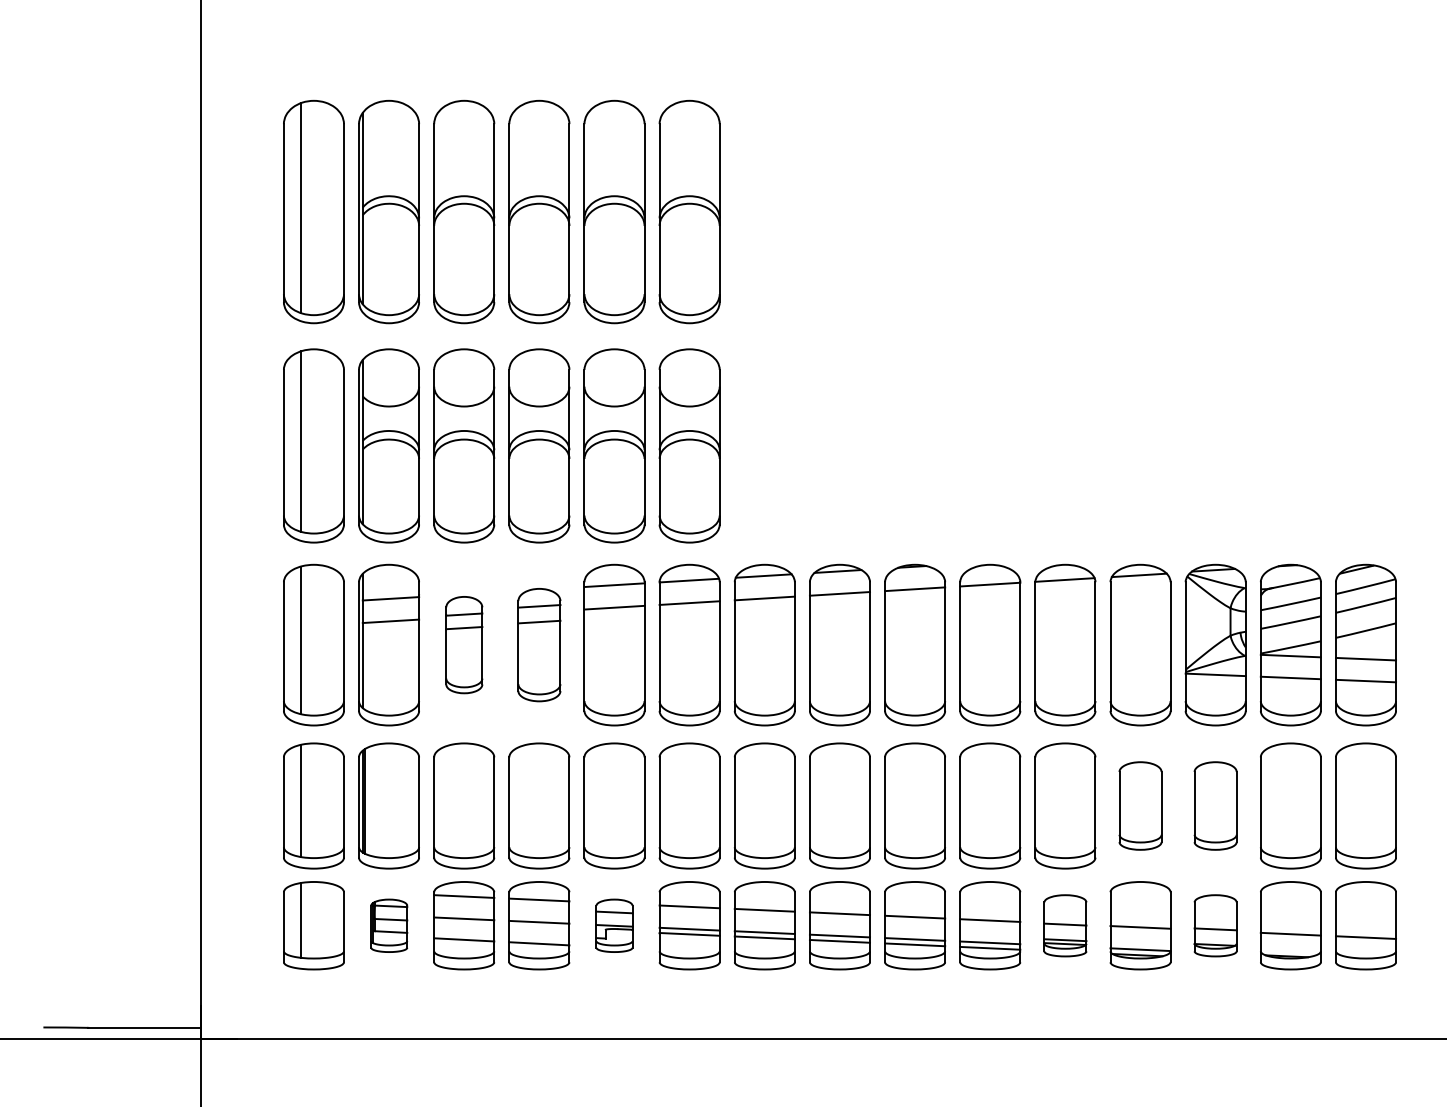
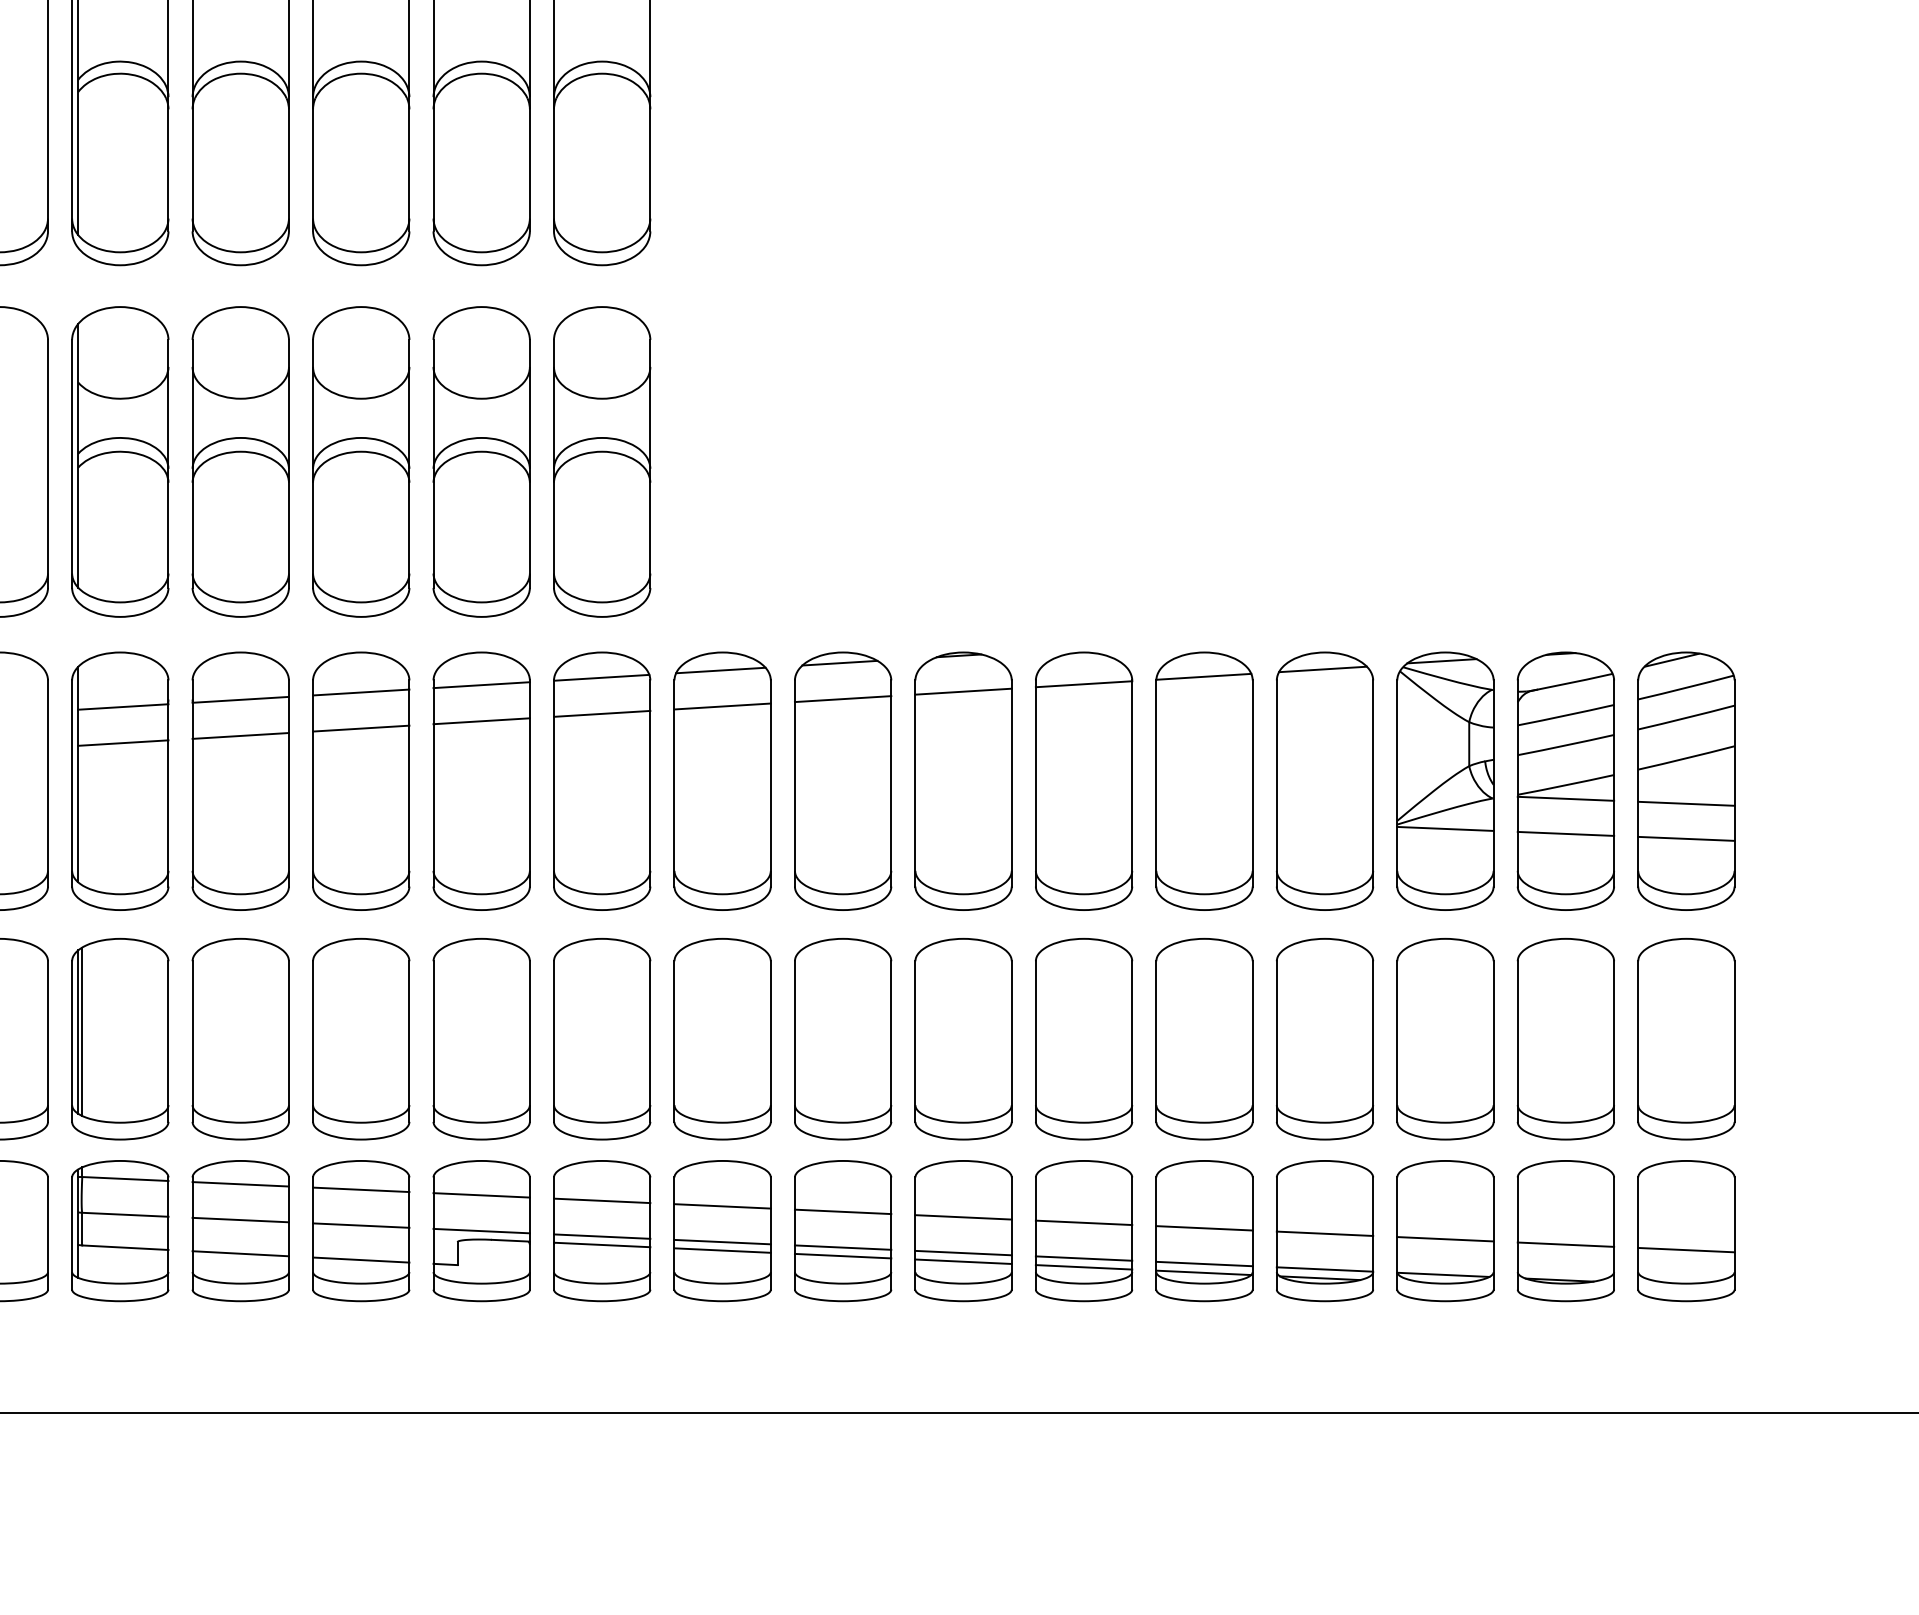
part: (464, 644) -> (241, 780), size x1.67
part: (539, 644) -> (361, 780), size x1.43
part: (1140, 805) -> (1324, 1038), size x1.43
part: (1215, 805) -> (1445, 1038), size x1.43
part: (389, 925) -> (120, 1230), size x1.67
part: (614, 925) -> (481, 1230), size x1.67
part: (1065, 925) -> (1204, 1230), size x1.43
part: (1215, 925) -> (1445, 1230), size x1.43

